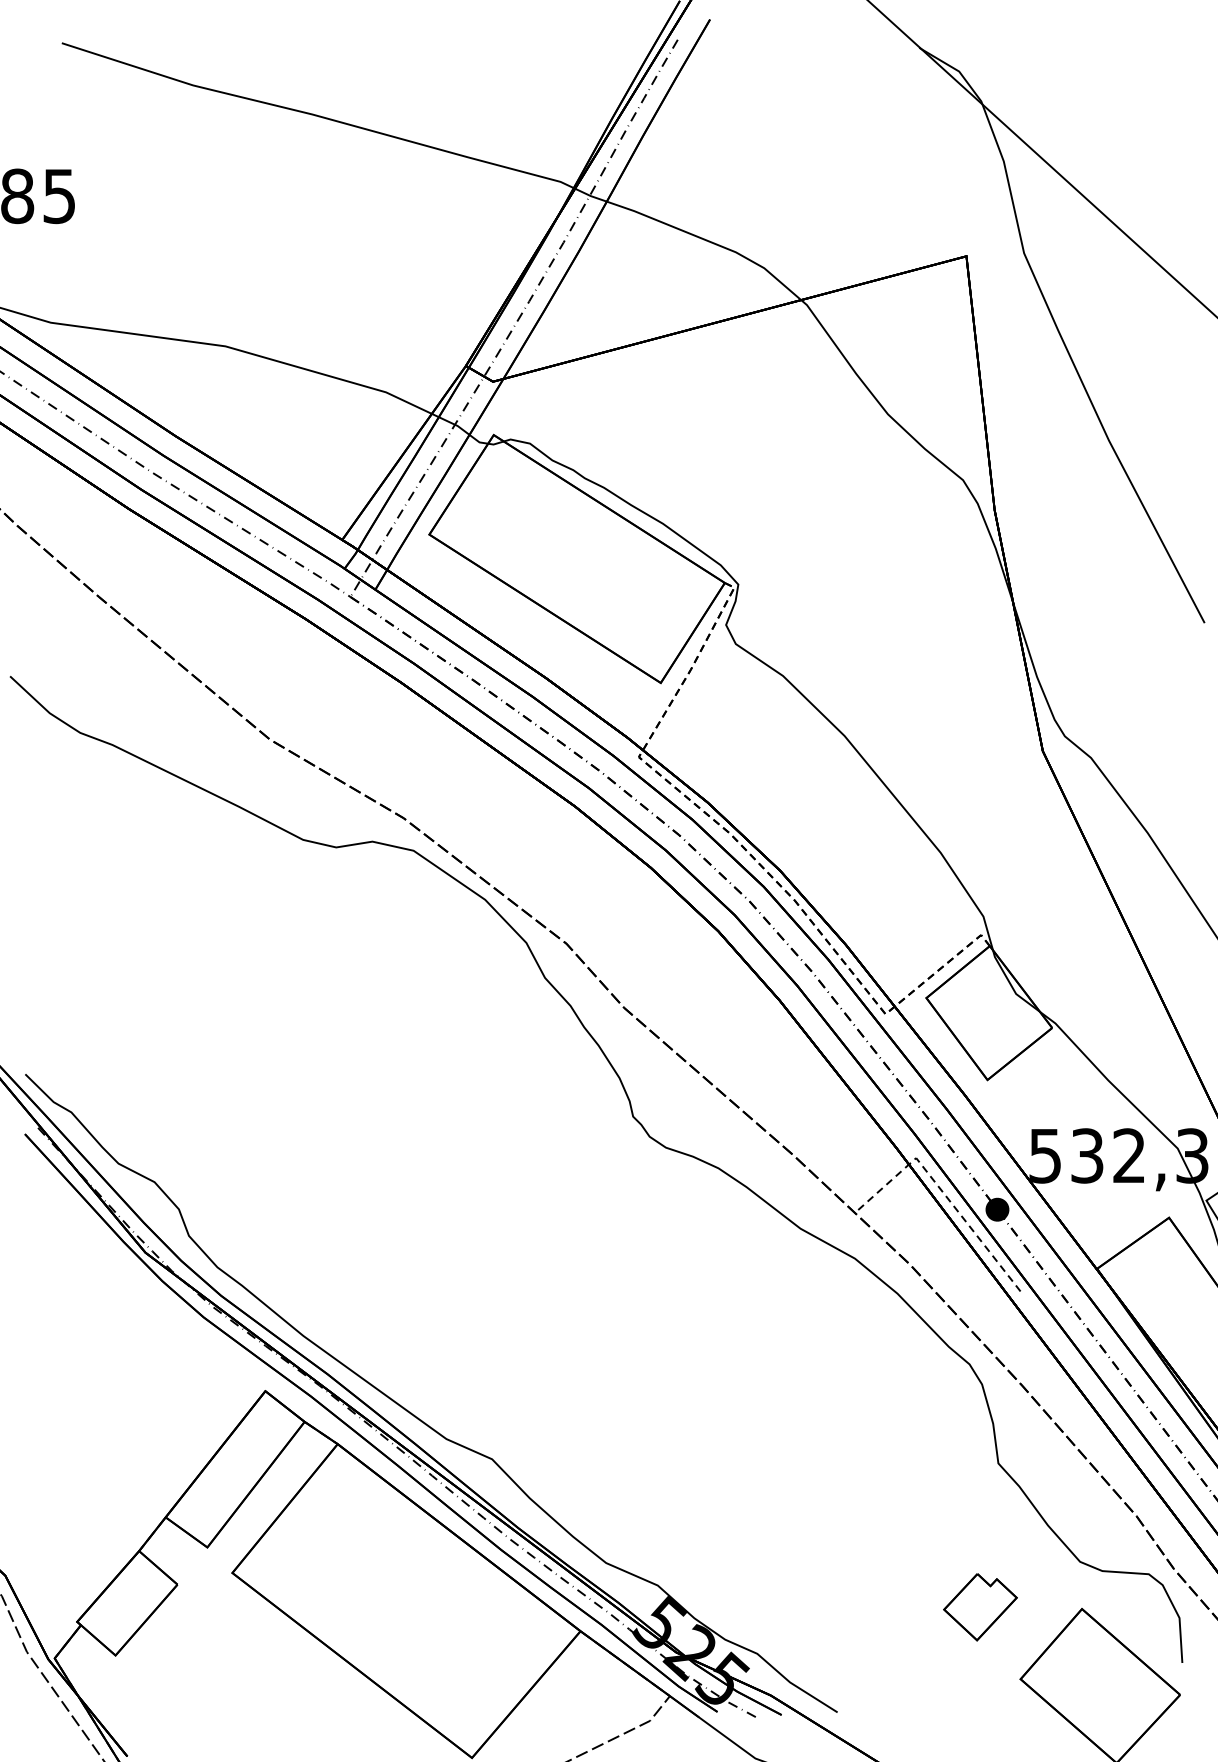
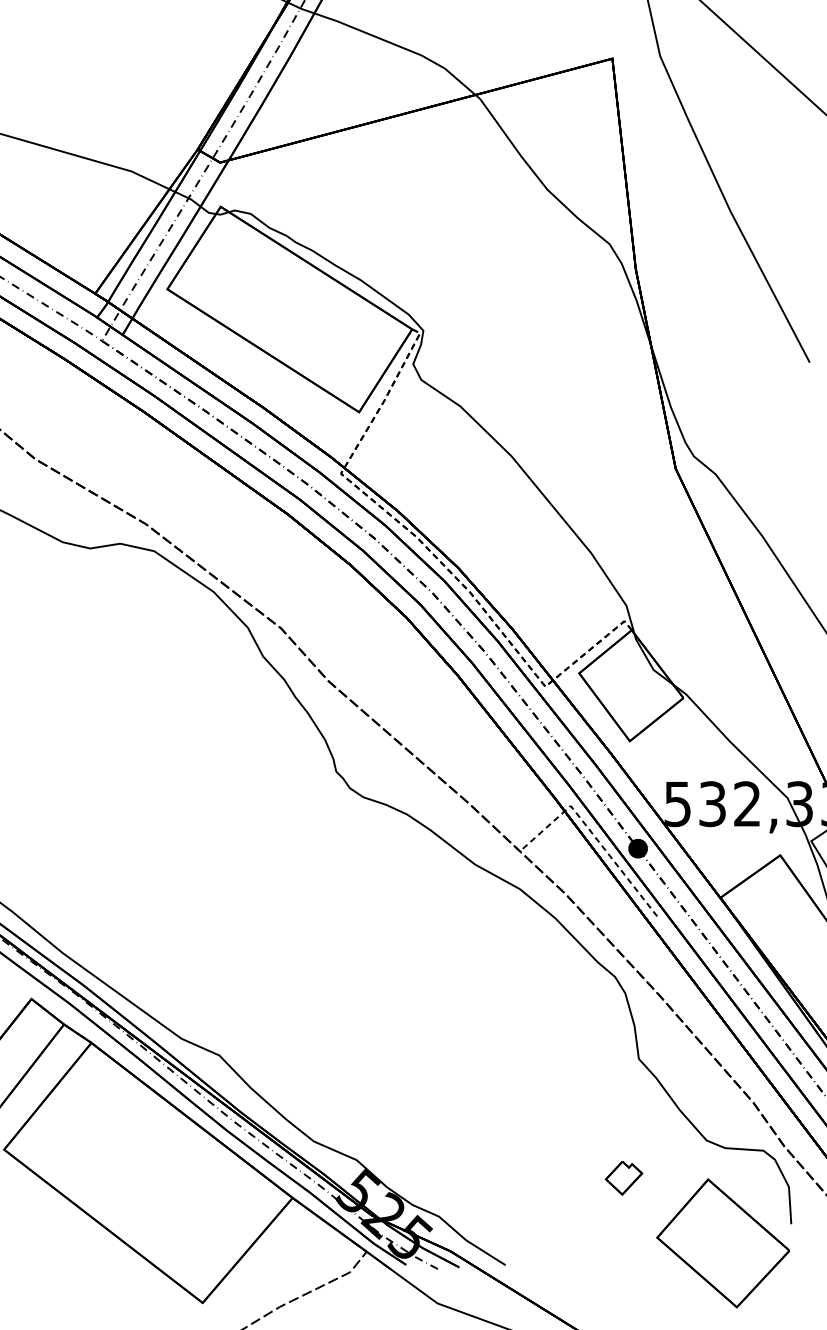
part: (980, 1607) -> (624, 1178), size x0.6

